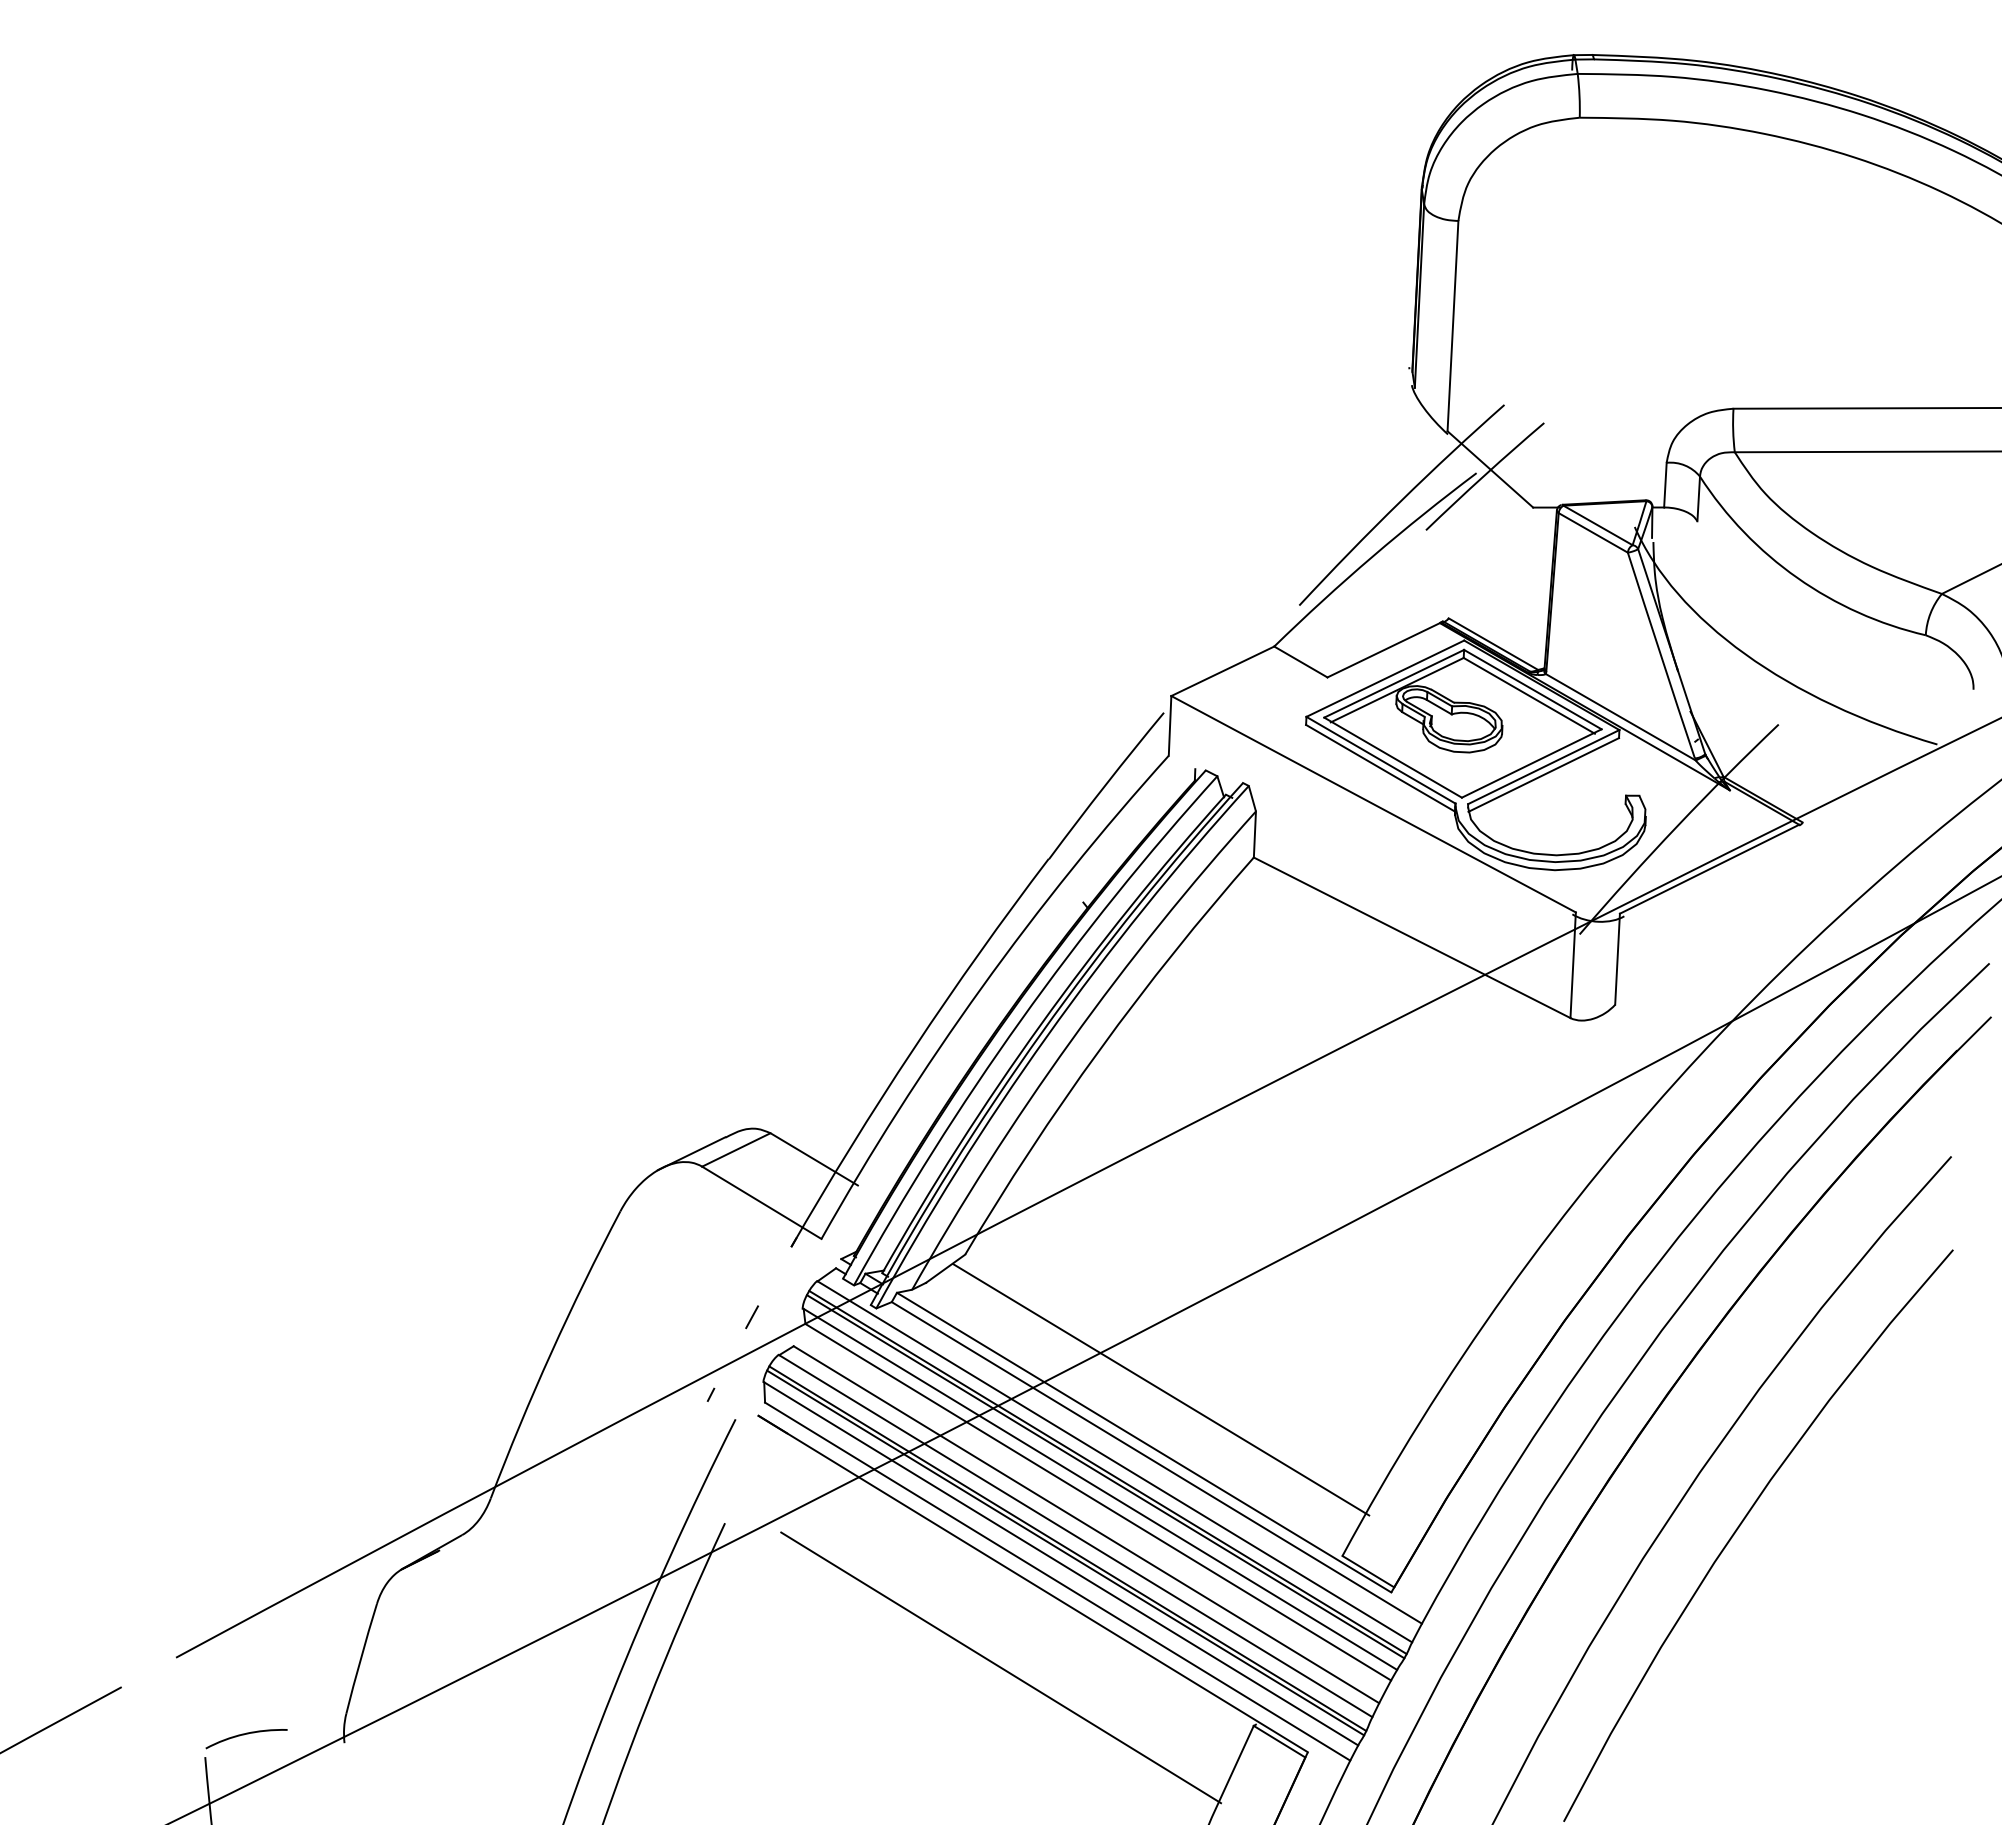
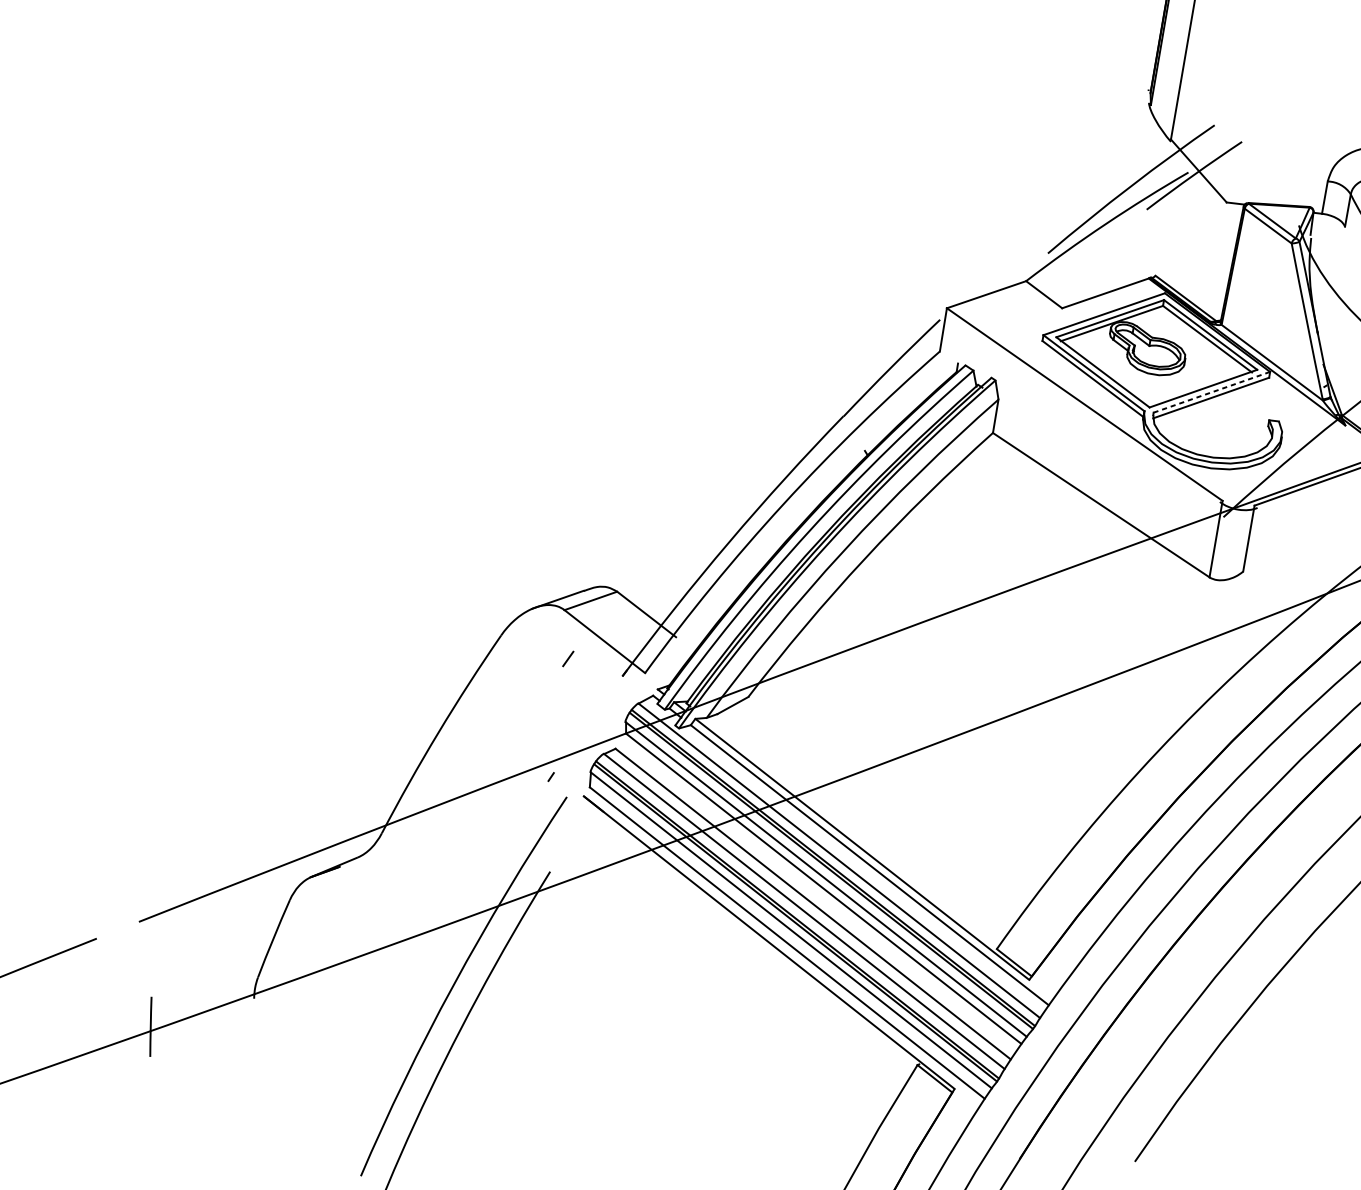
line: (1543, 767) -> (1211, 392), solid -> dashed
line: (751, 1317) -> (567, 659), moved
line: (1161, 1389) -> (879, 812), removed
line: (1001, 1667) -> (738, 1000), removed
curve: (244, 1735) -> (182, 984), removed

